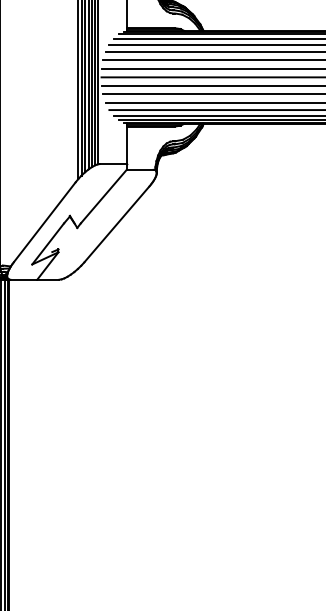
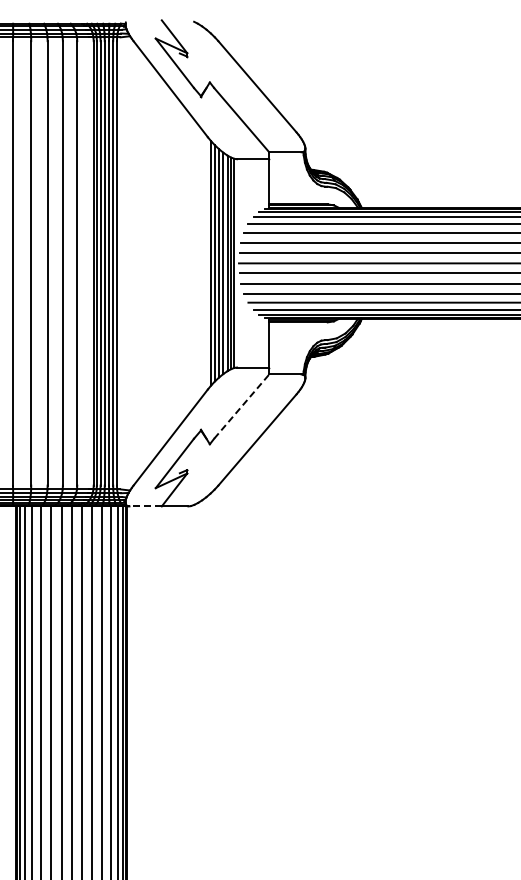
line: (104, 196) -> (242, 406), solid -> dashed
line: (23, 279) -> (145, 506), solid -> dashed

